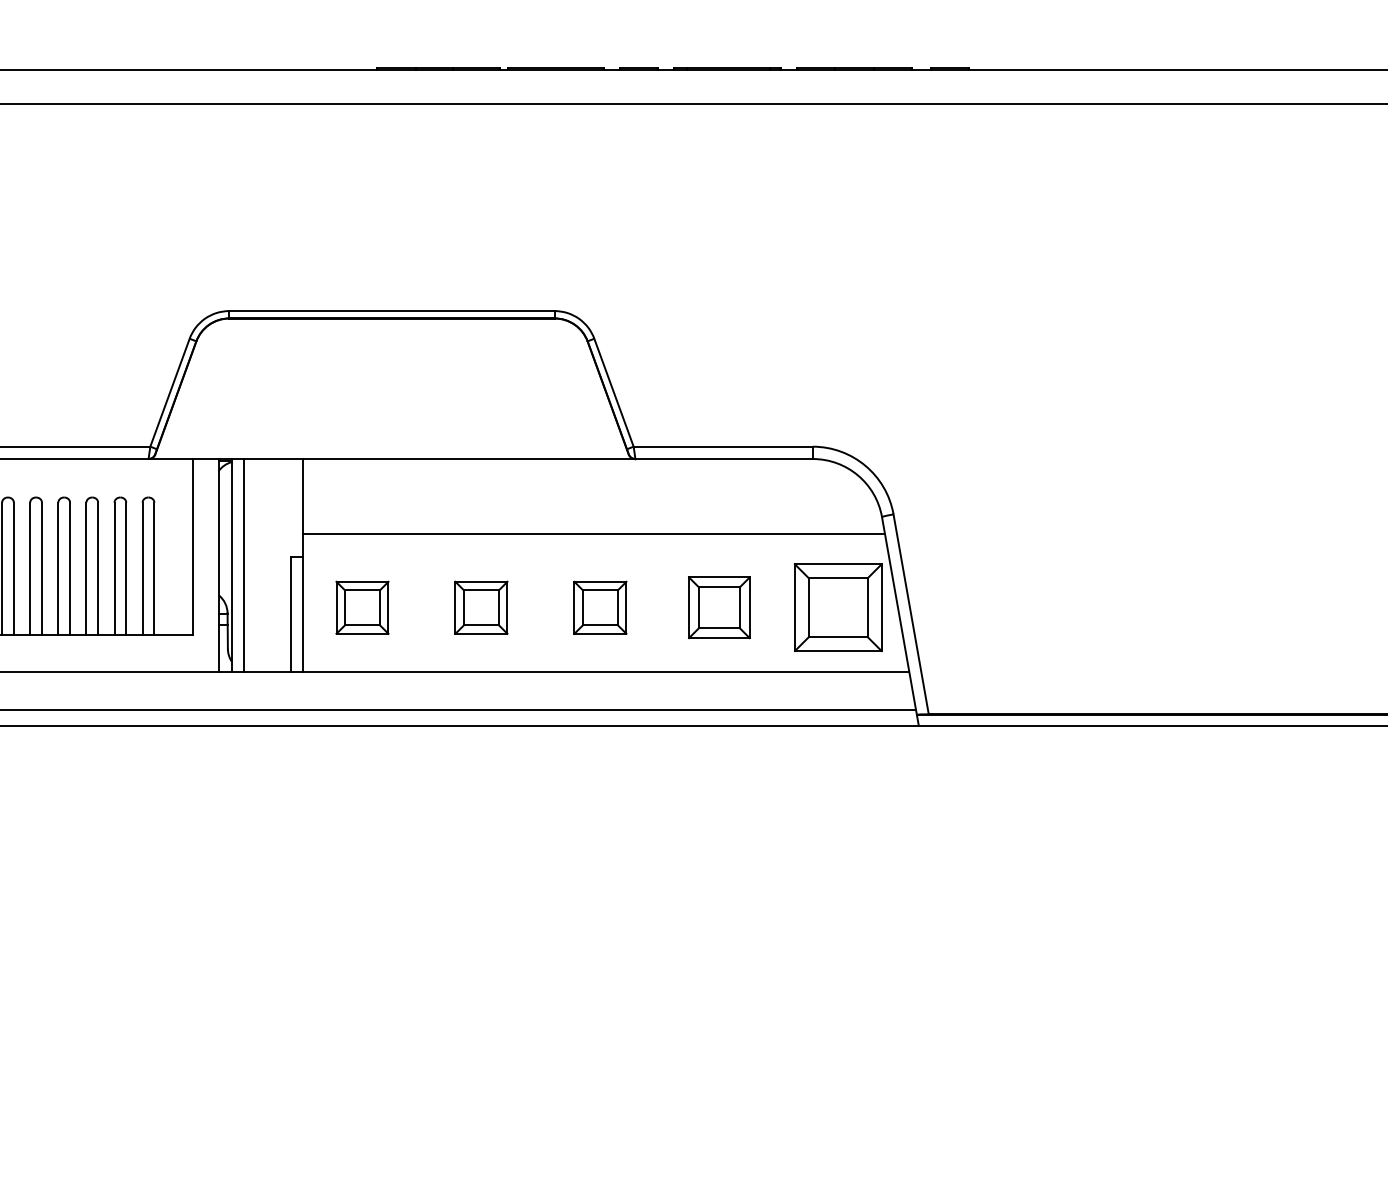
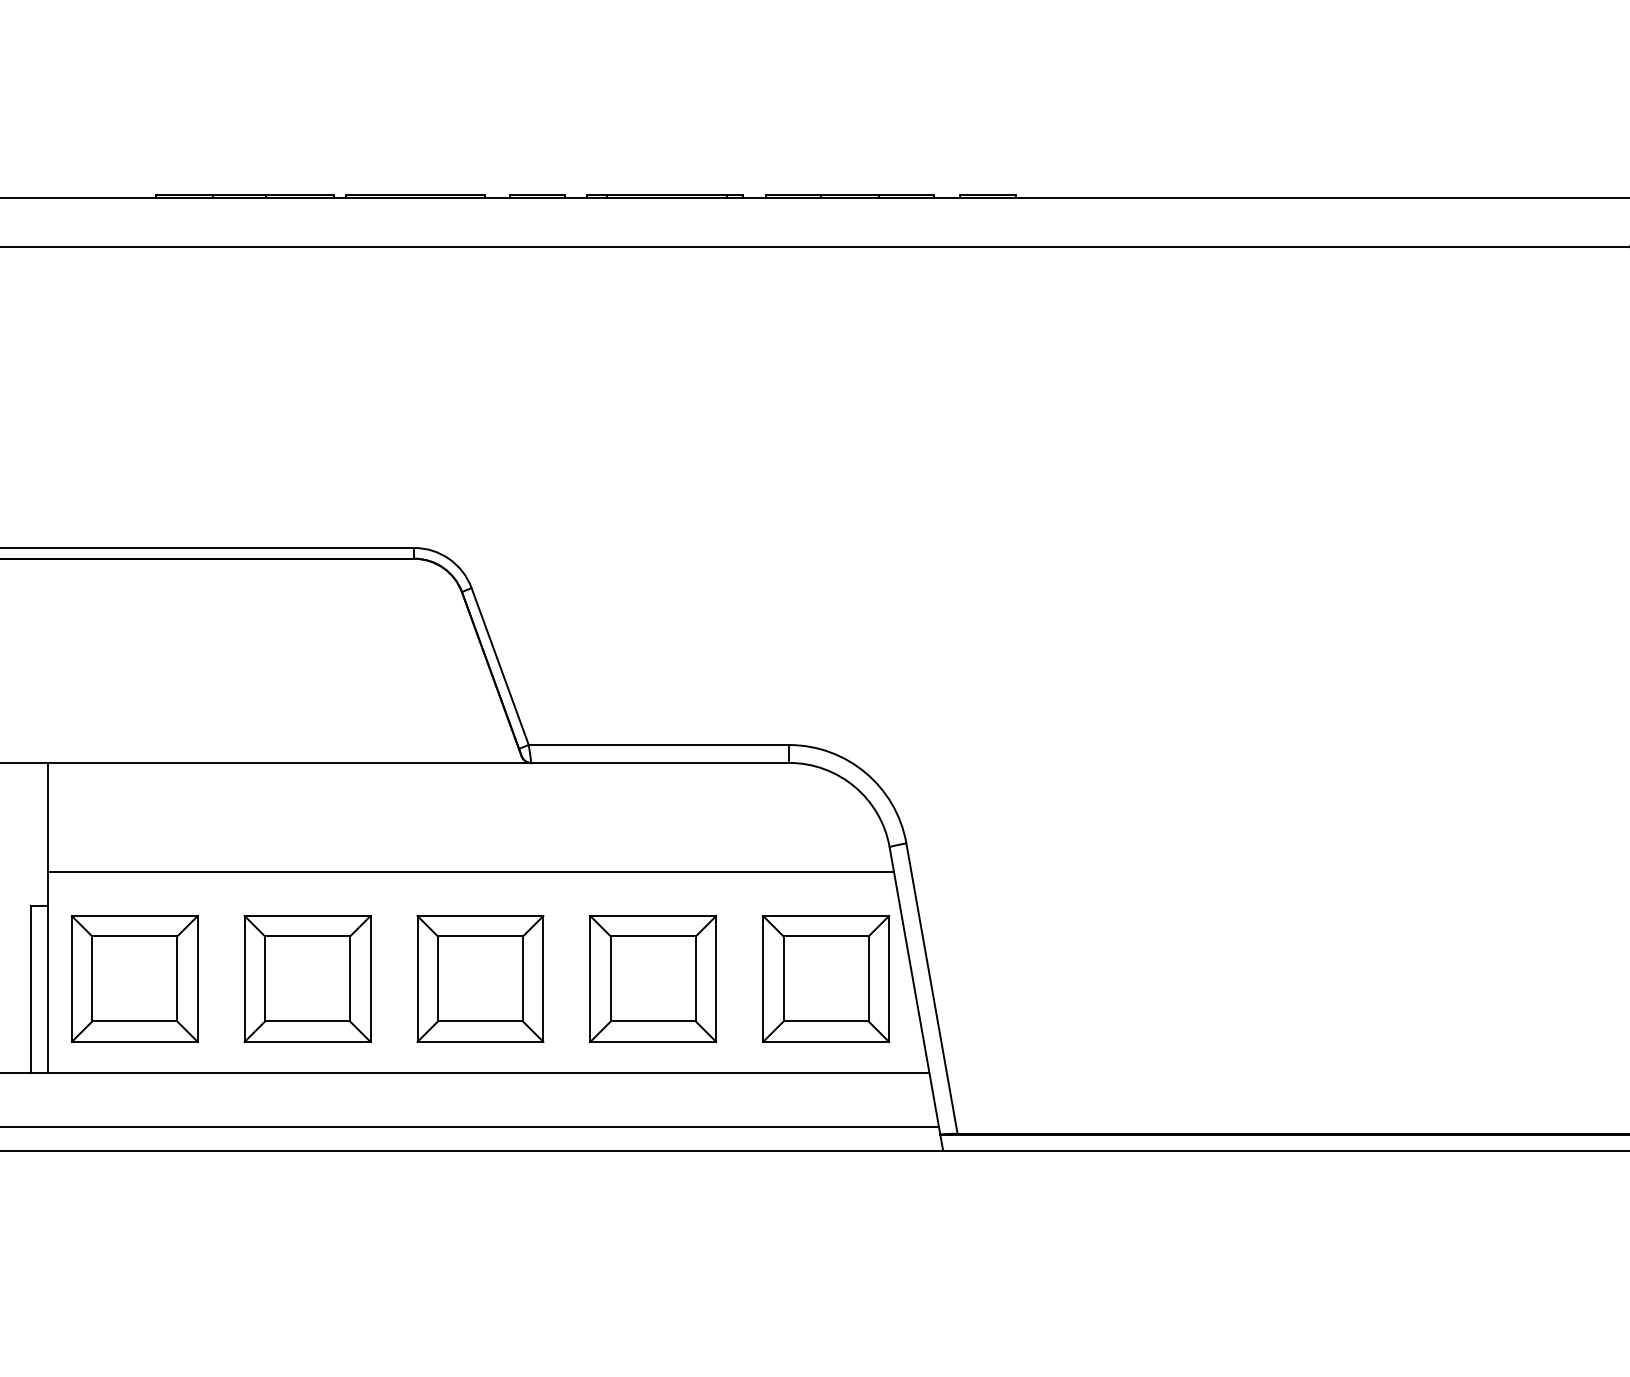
part: (362, 607) -> (134, 978), size x1.67
part: (481, 607) -> (307, 978), size x1.67
part: (600, 607) -> (480, 978), size x1.67
part: (719, 607) -> (653, 978), size x1.43

